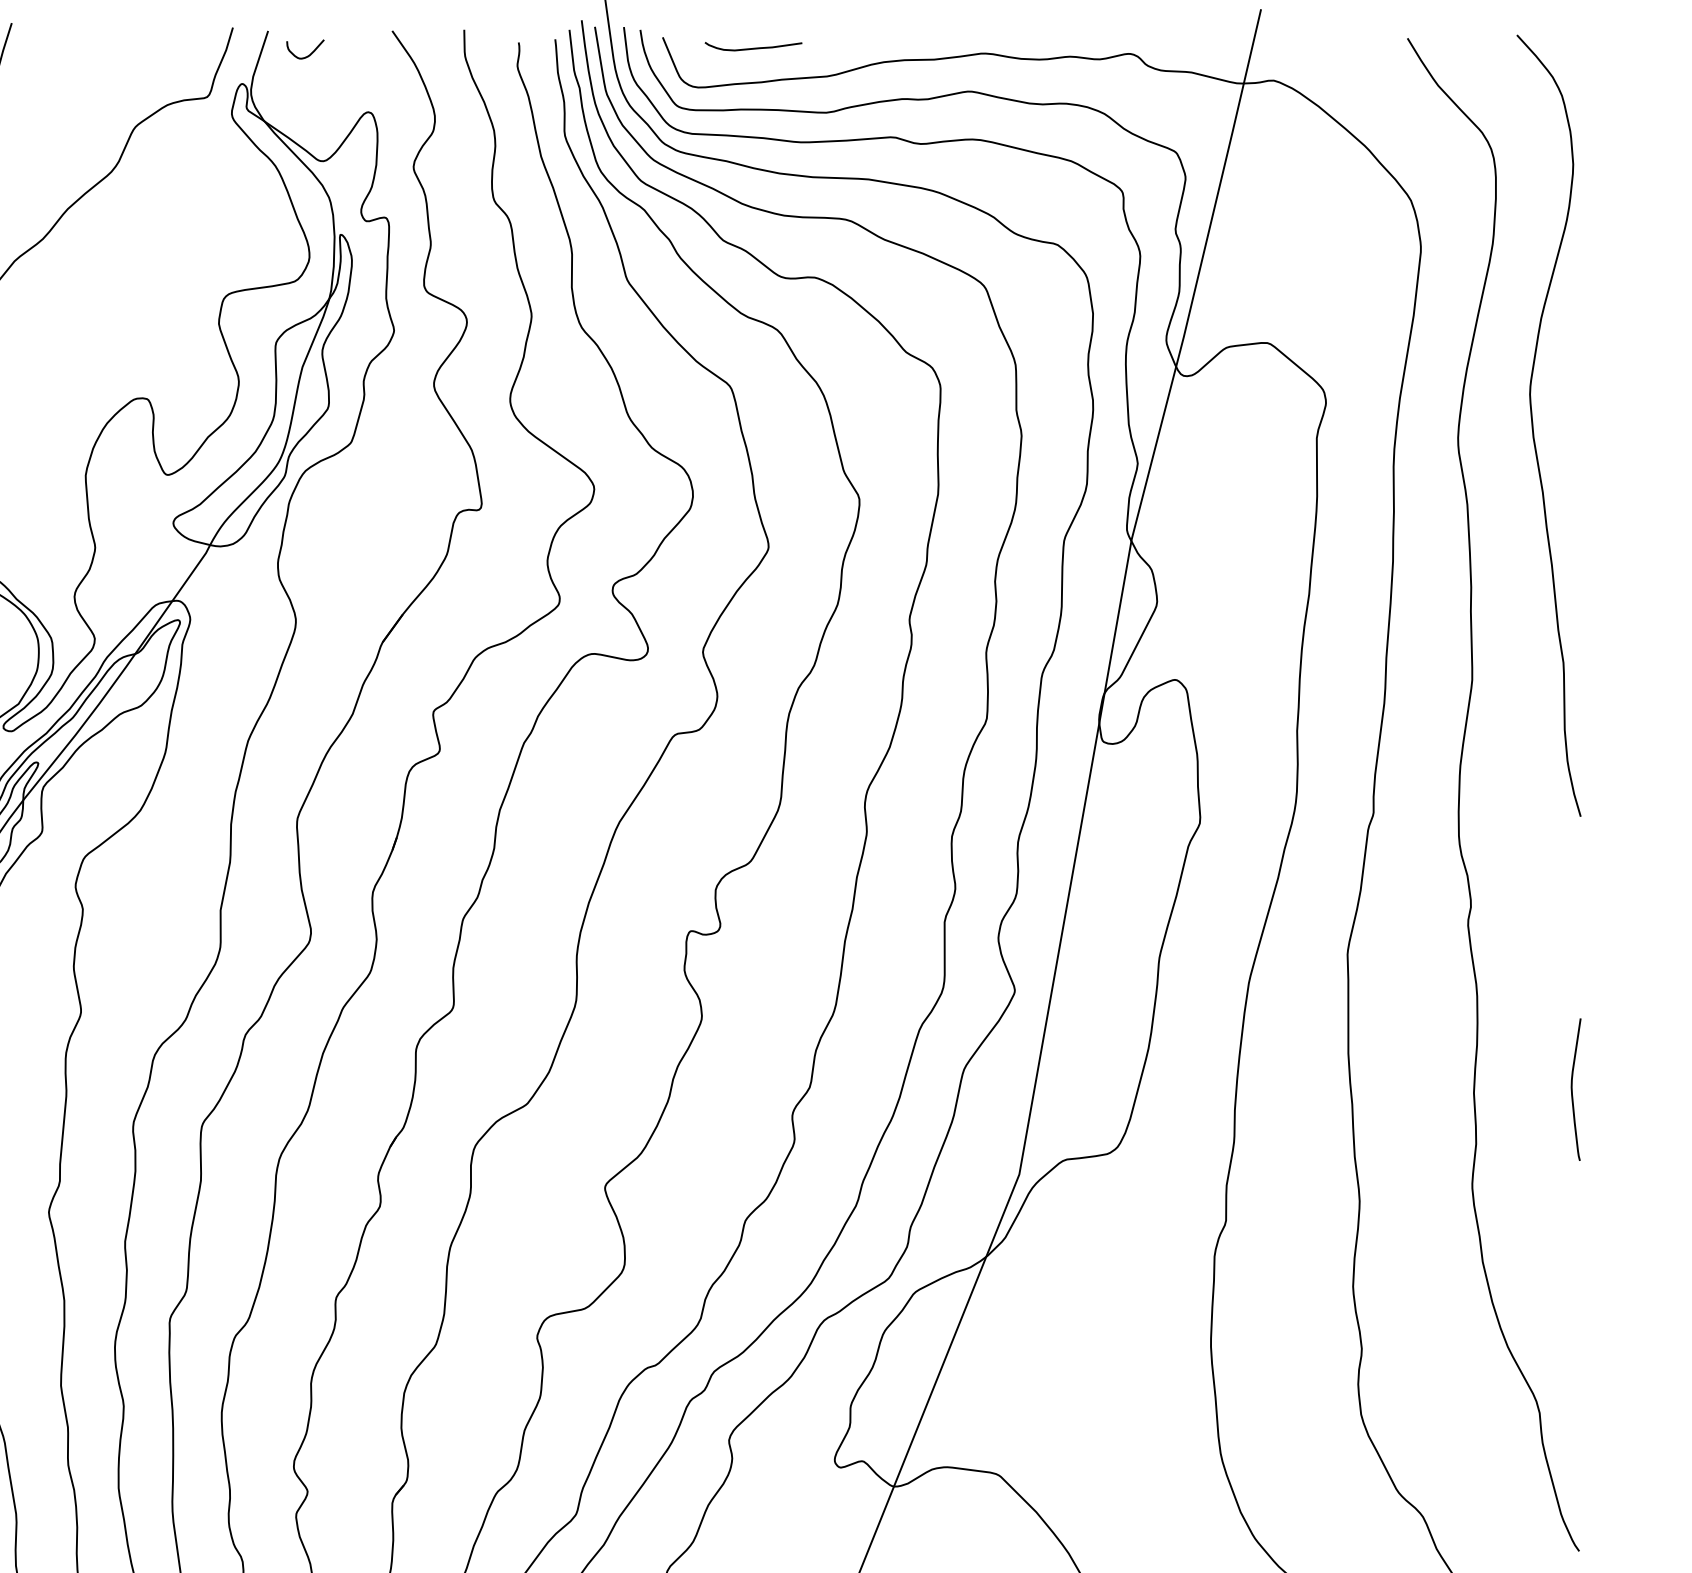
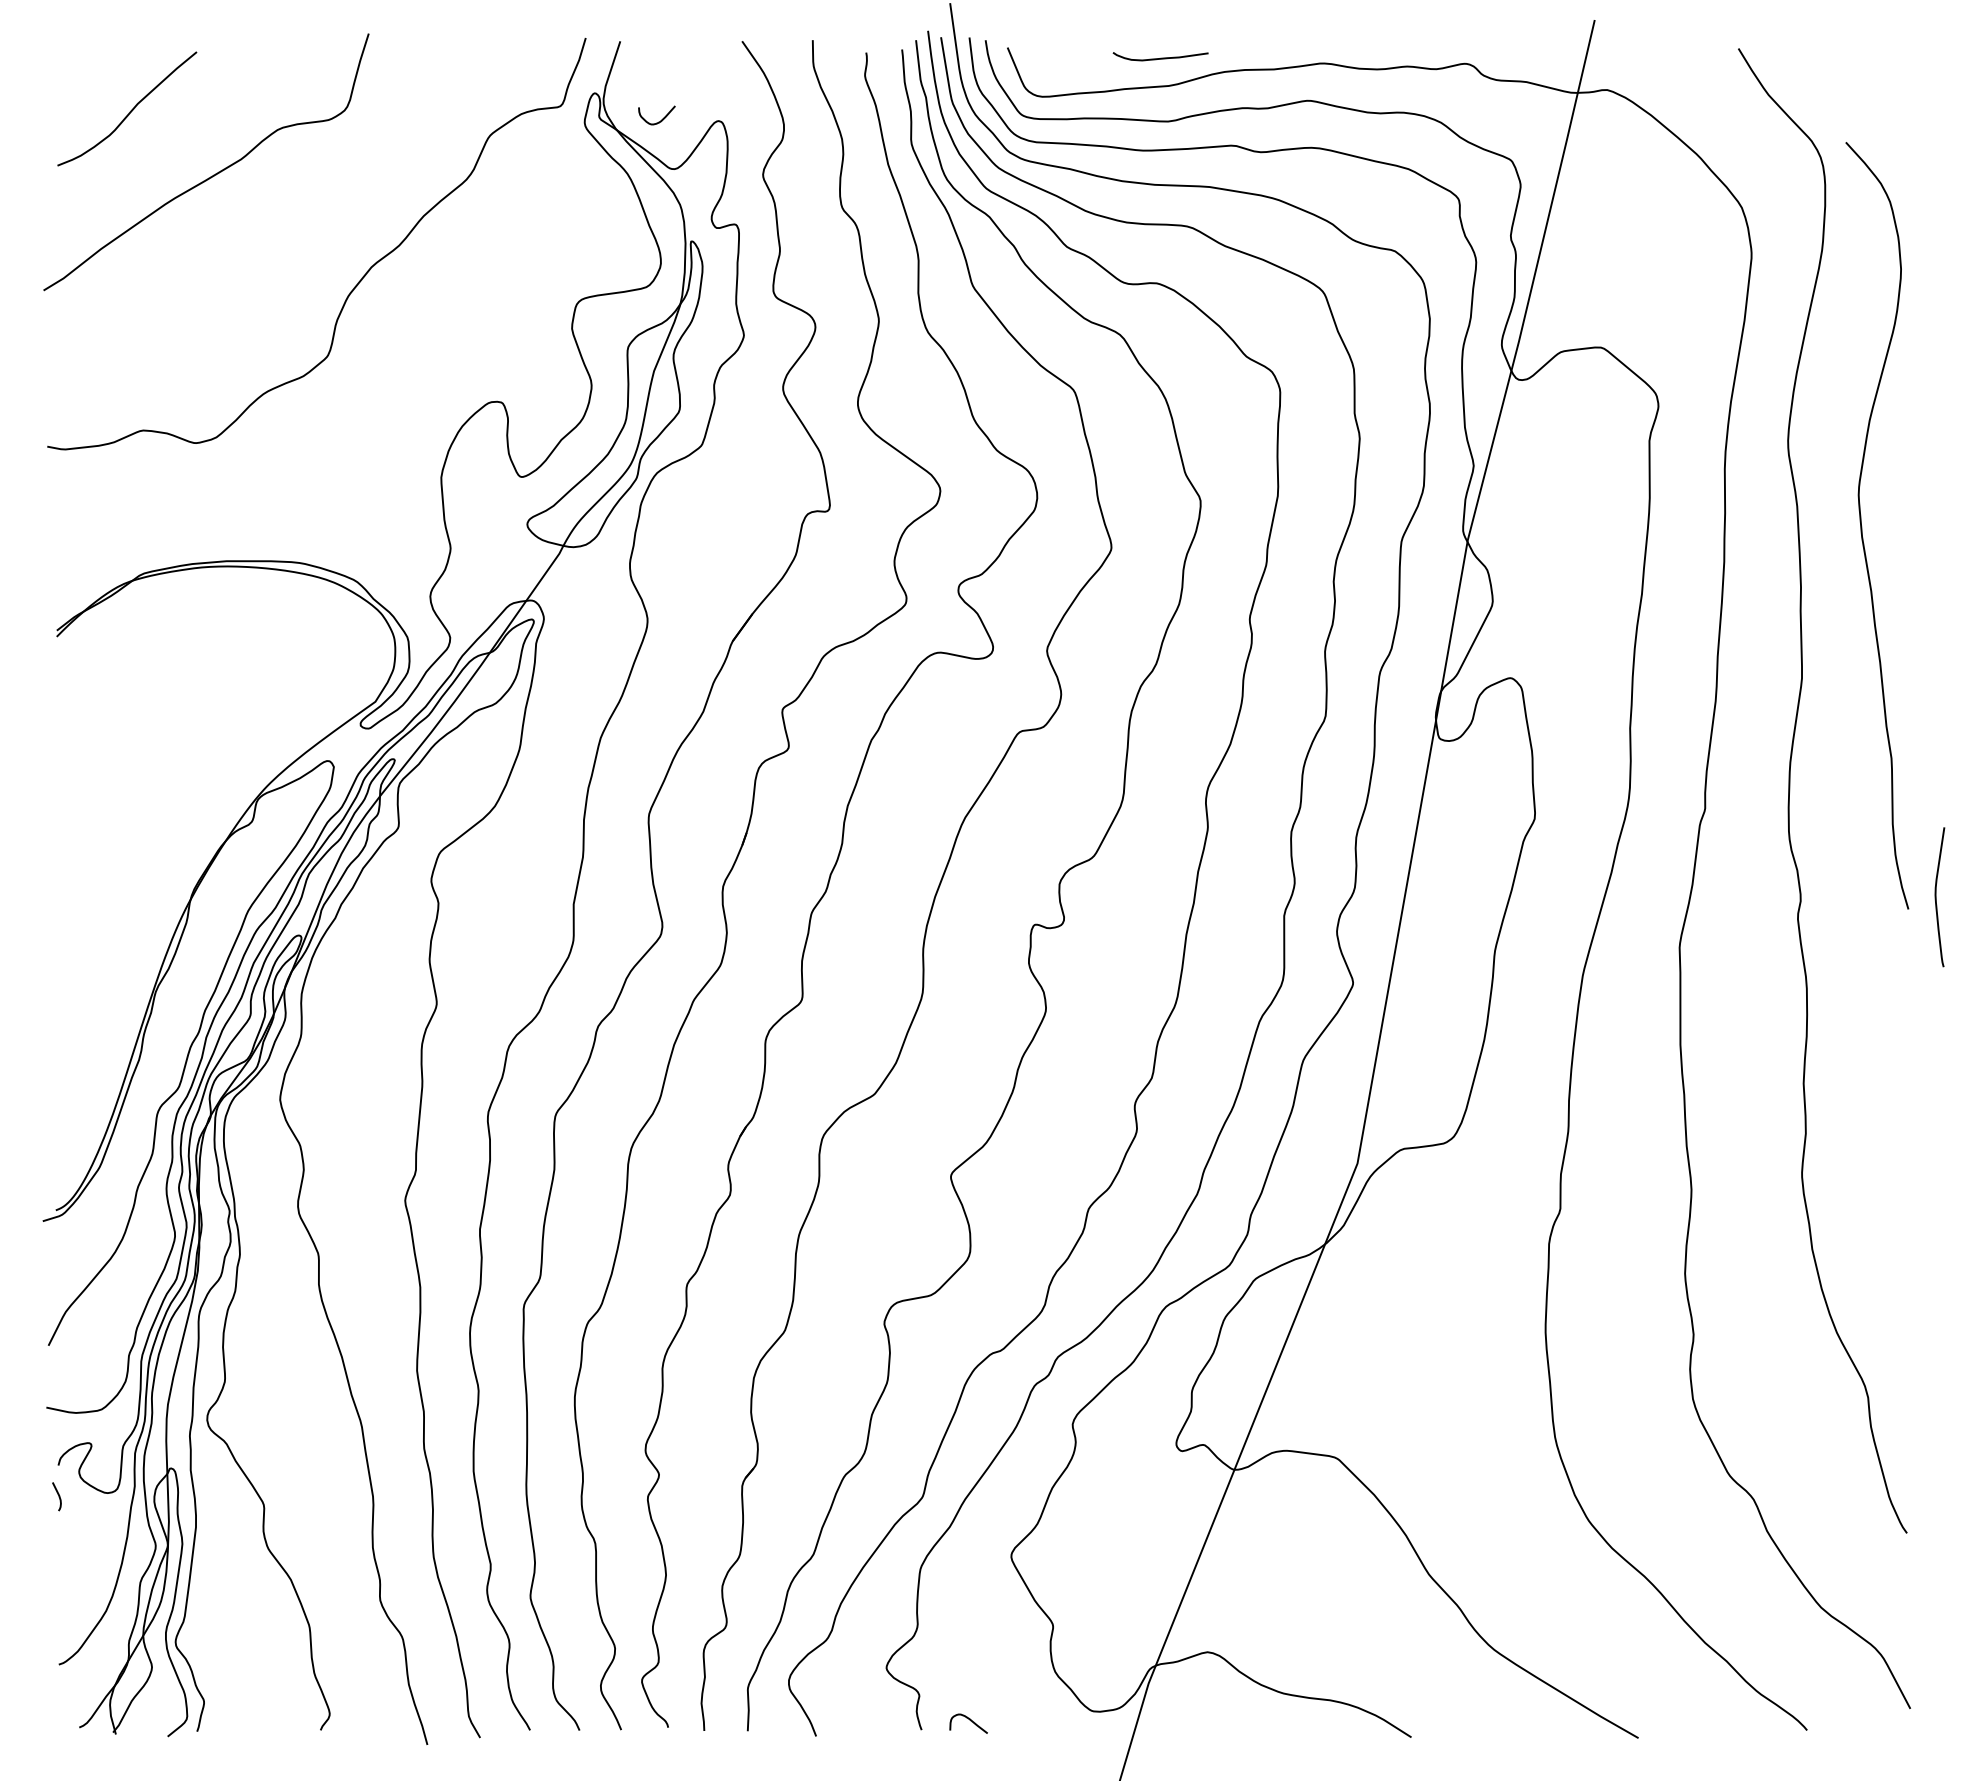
curve: (753, 47) -> (1160, 57), moved
curve: (307, 55) -> (658, 121), moved
curve: (1533, 426) -> (1862, 526), moved
curve: (1572, 1089) -> (1936, 897), moved

